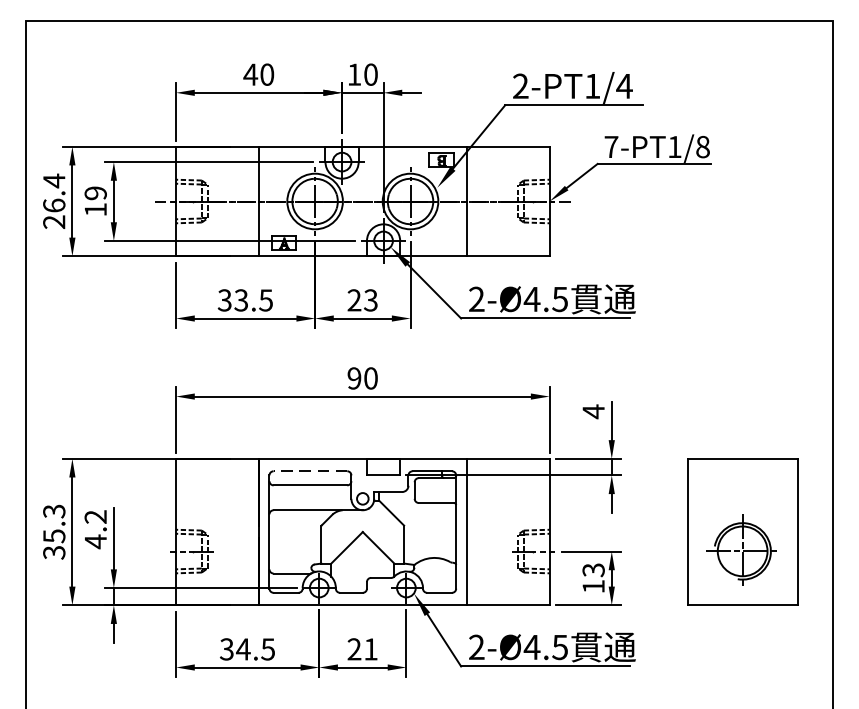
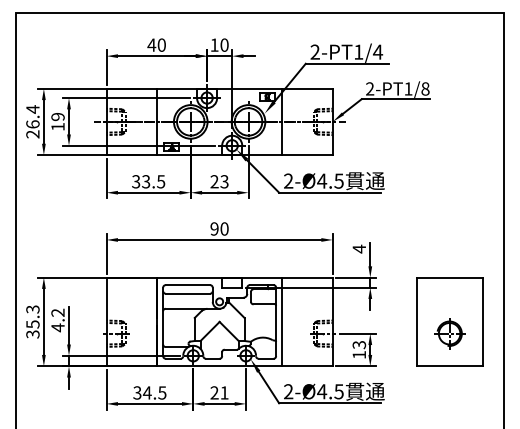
text: (612, 146) -> (370, 88), 7-PT1/8 -> 2-PT1/8
line: (309, 471) -> (187, 285), dashed -> solid
part: (742, 551) -> (449, 333), size x0.71

